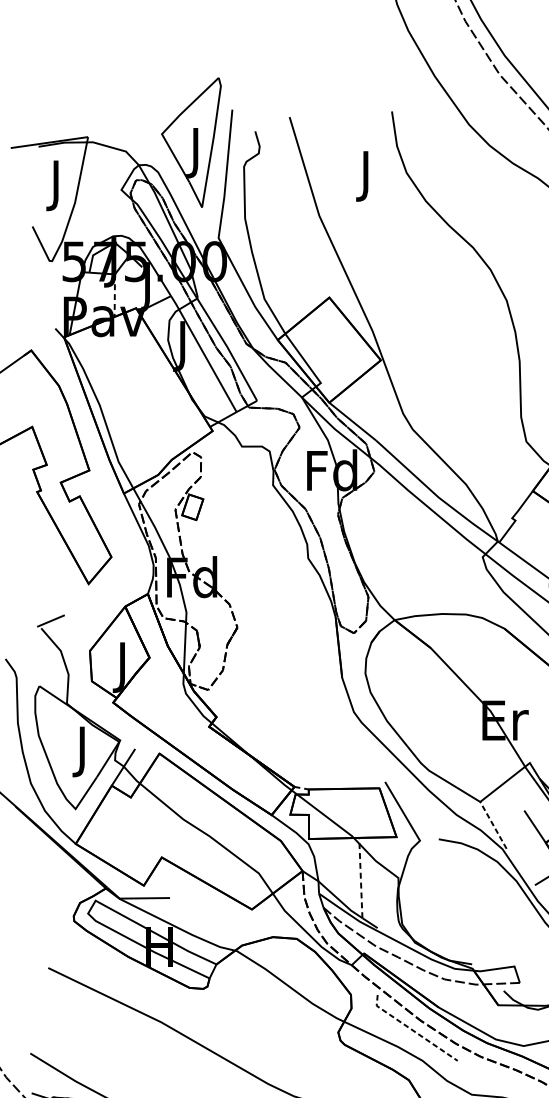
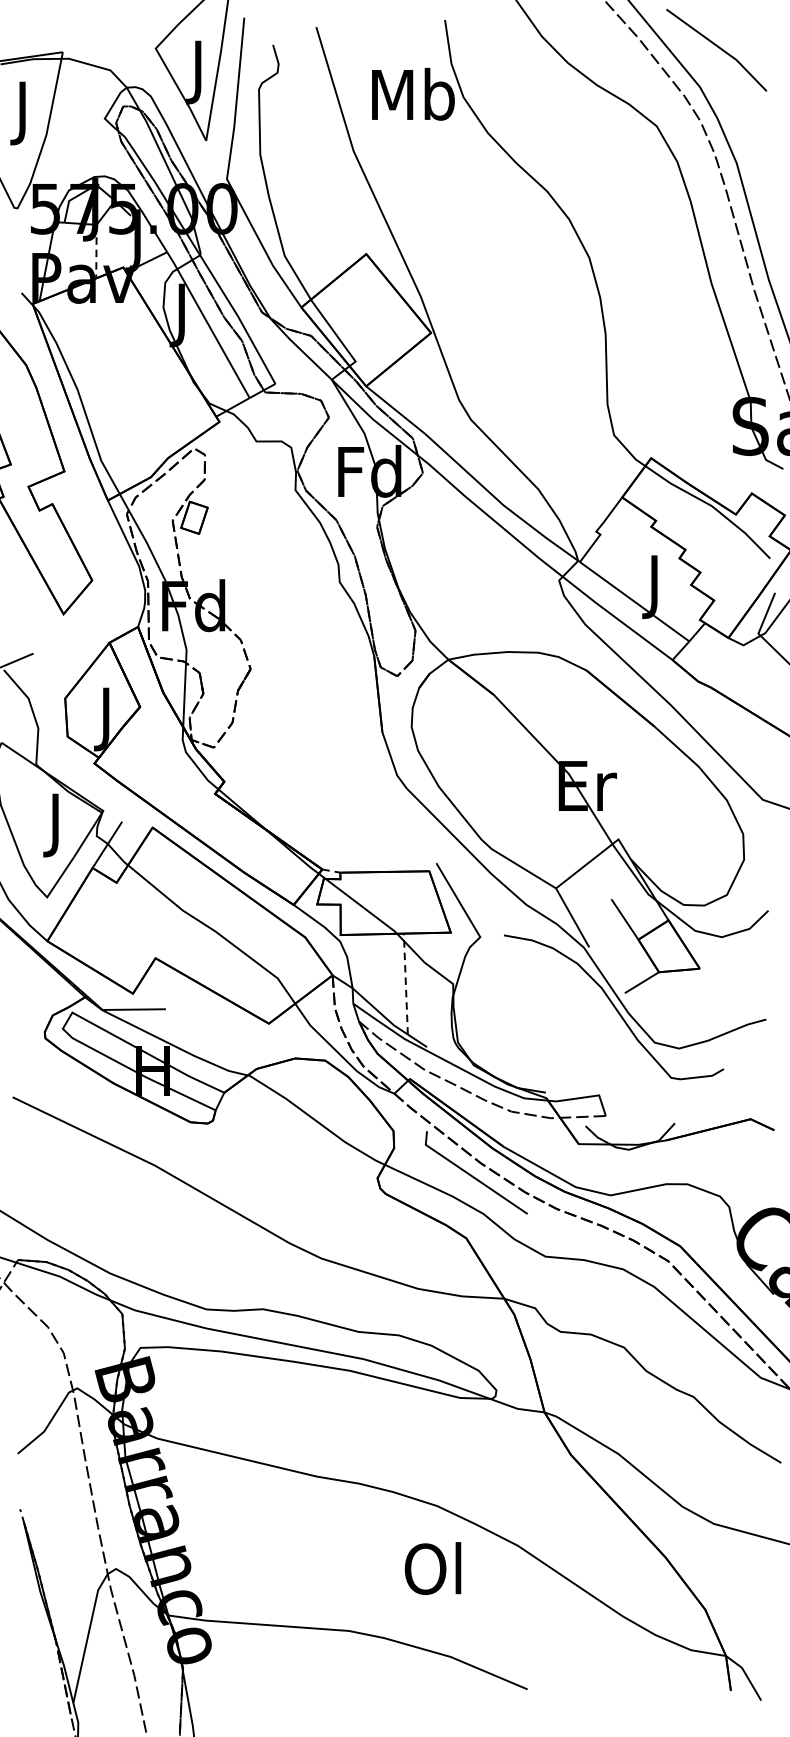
text: (366, 175) -> (413, 100), J -> Mb
line: (493, 825) -> (572, 917), dashed -> solid
line: (412, 1030) -> (470, 1175), dashed -> solid

